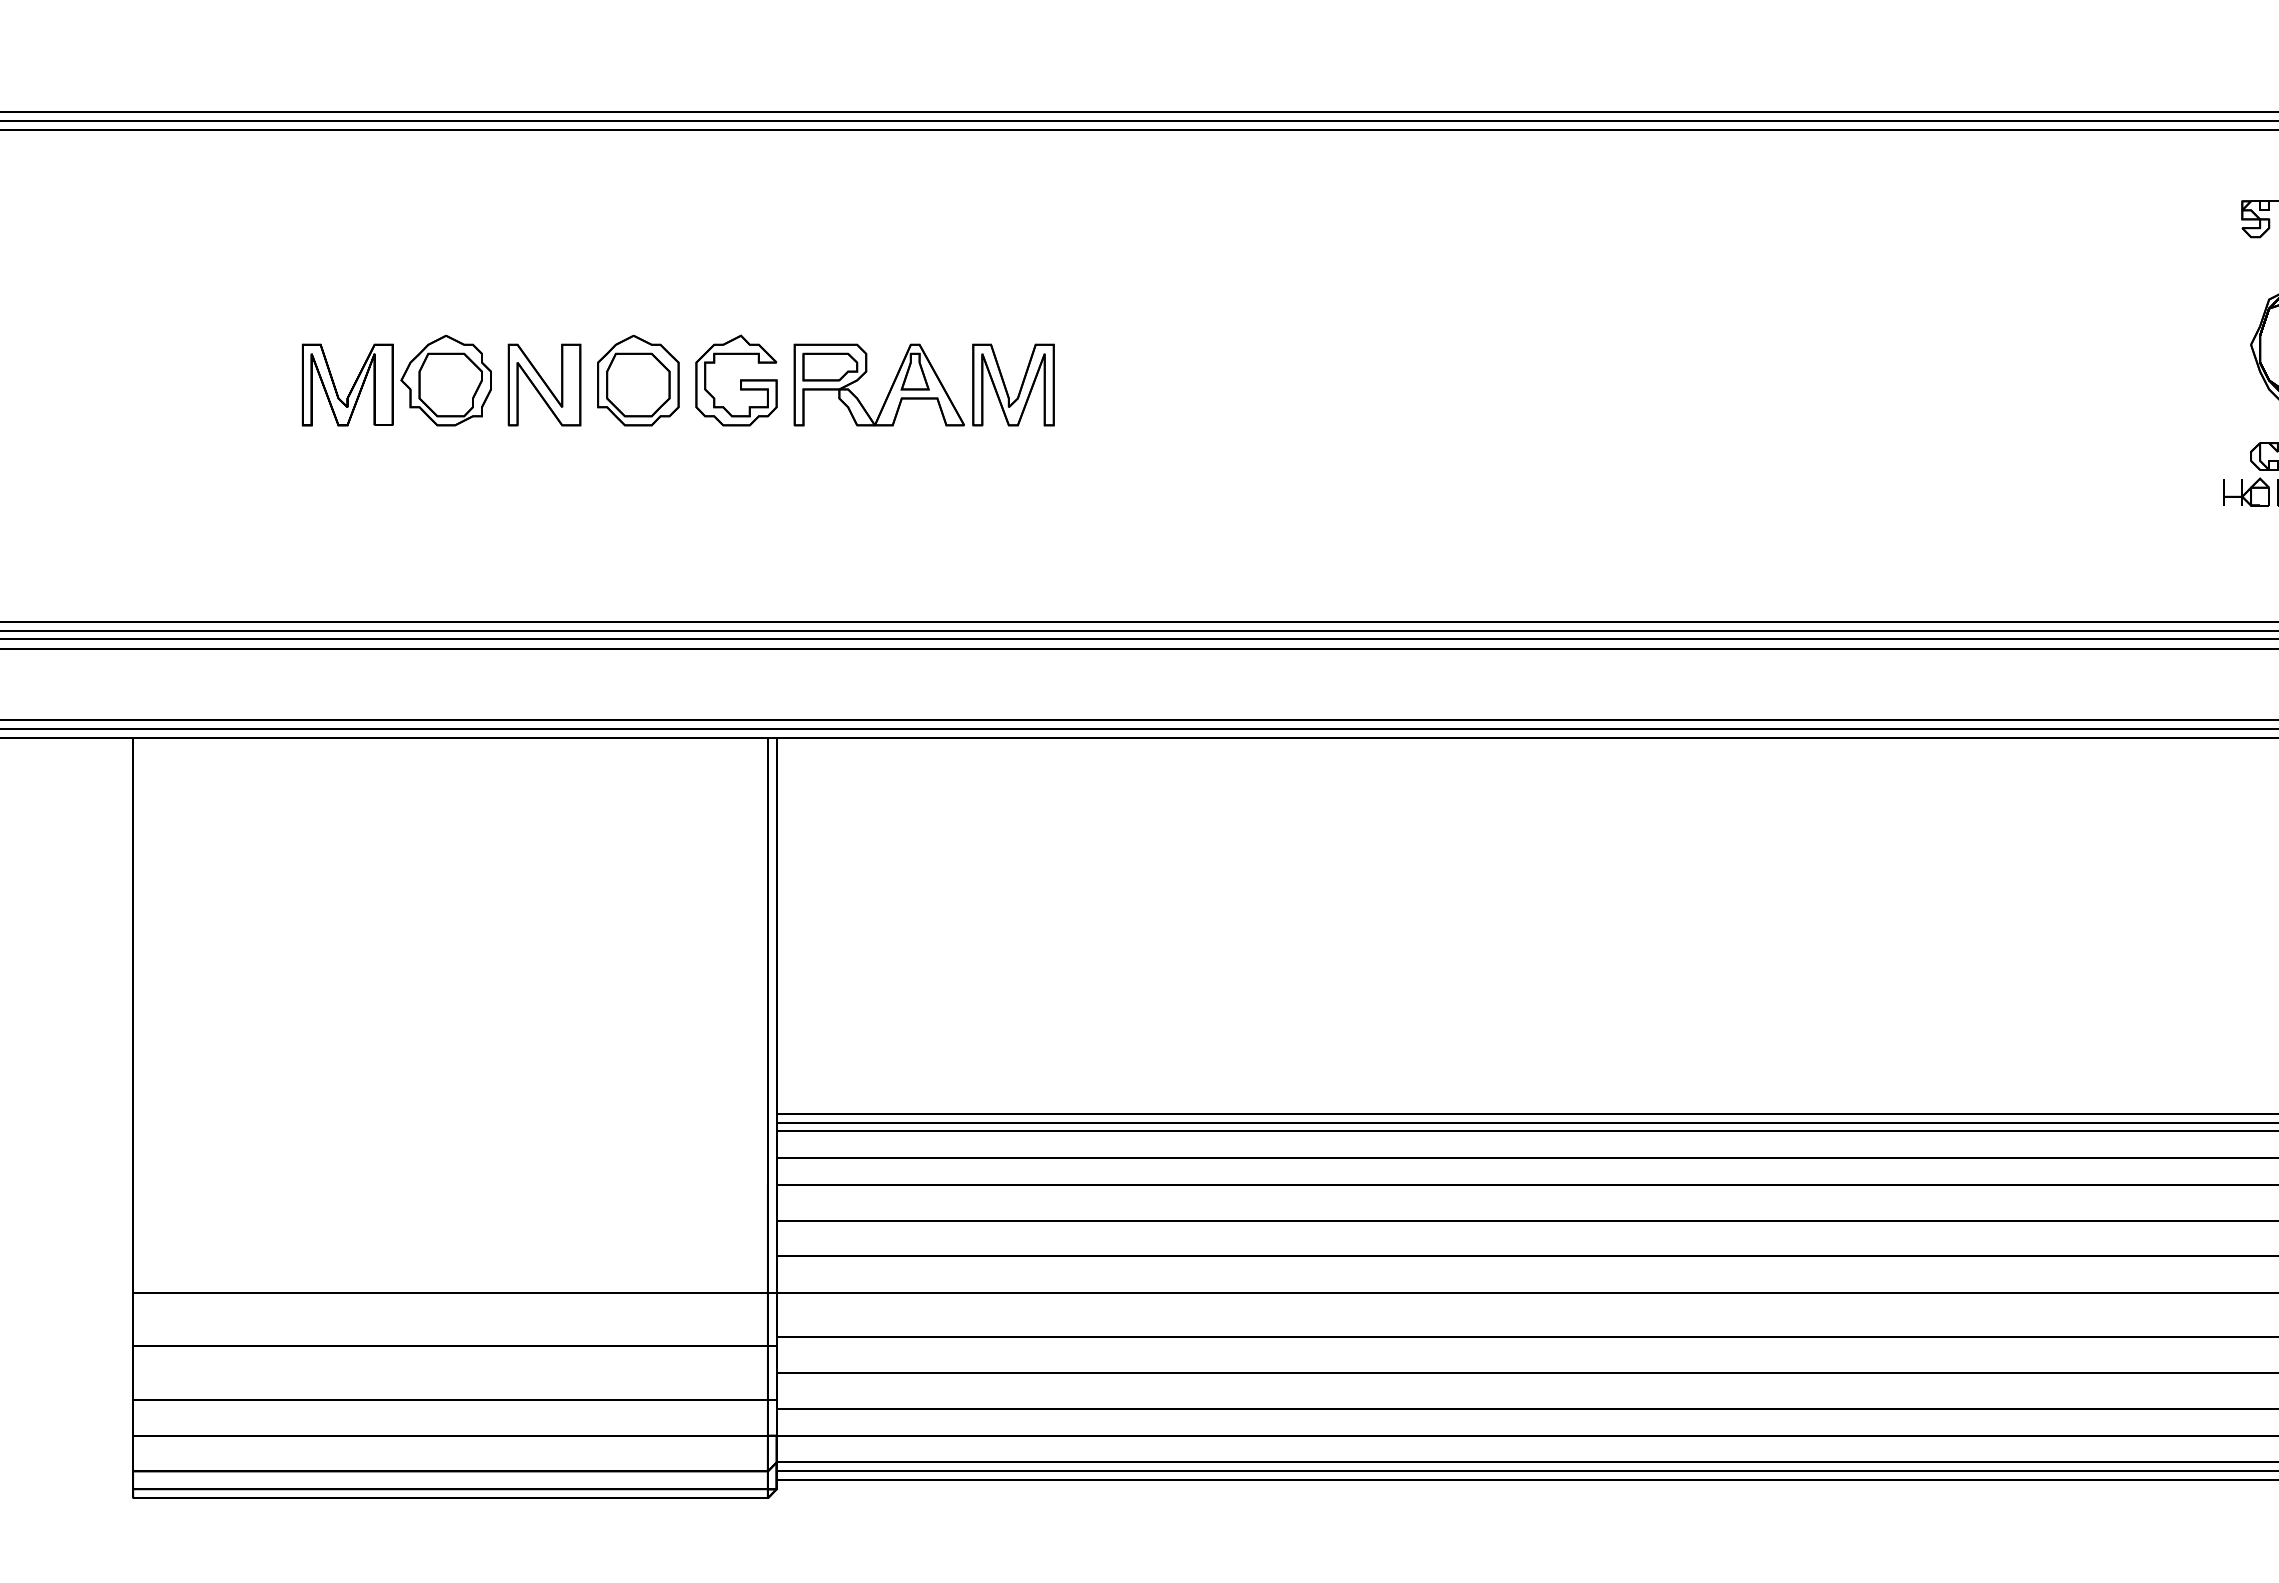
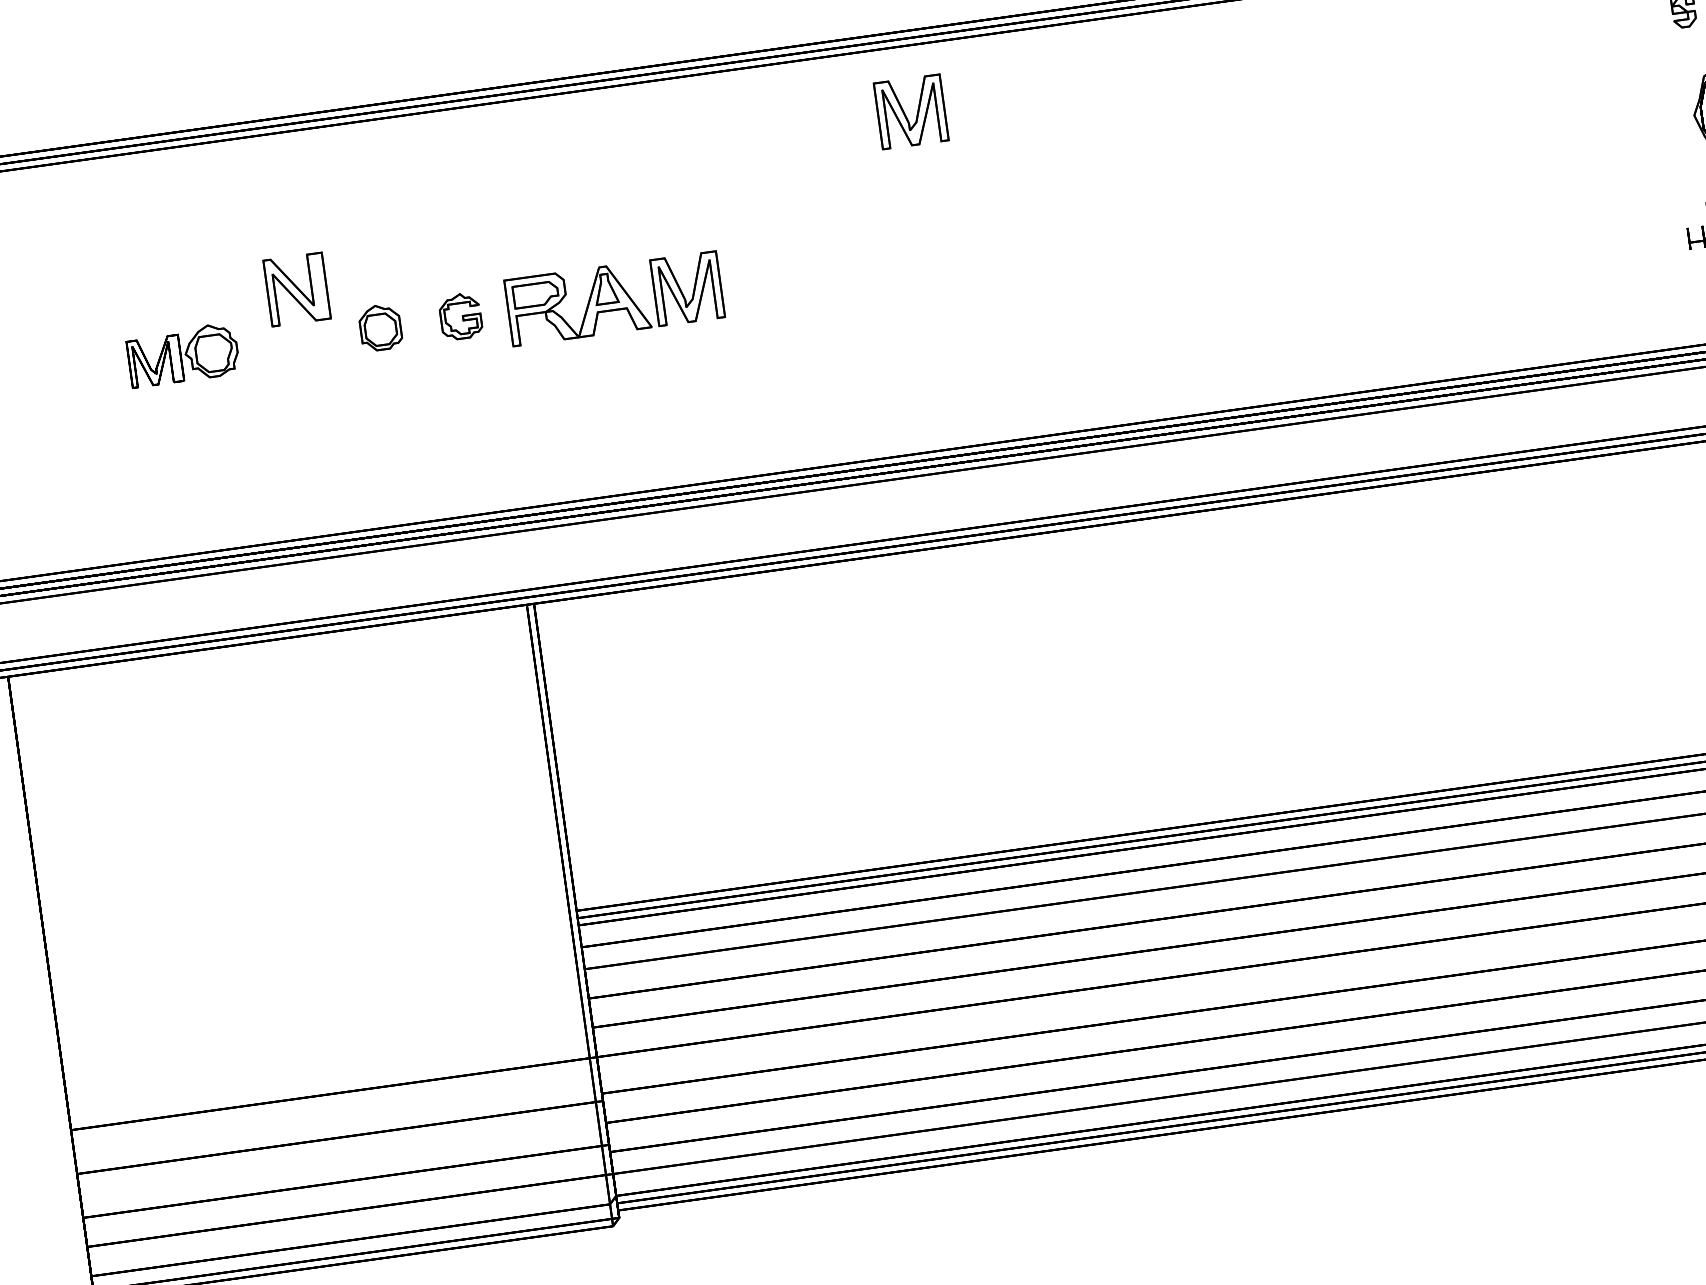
part: (1318, 211) -> (917, 112), added
part: (396, 380) -> (182, 354), size x0.7
part: (638, 380) -> (380, 327), size x0.6
part: (736, 380) -> (460, 316), size x0.6
part: (544, 384) -> (297, 289), moved

